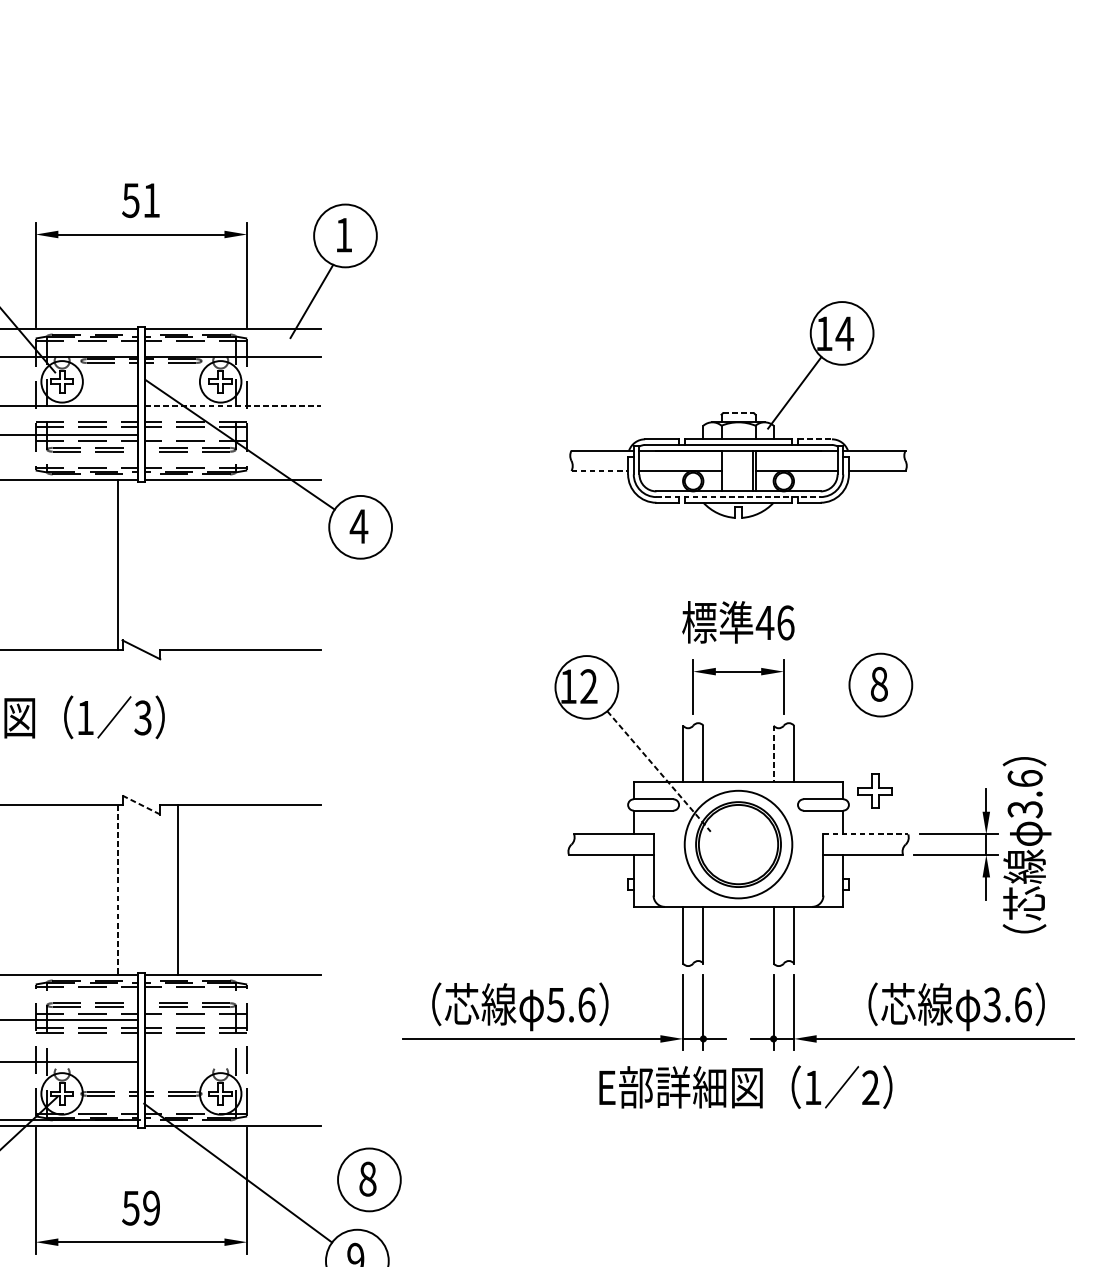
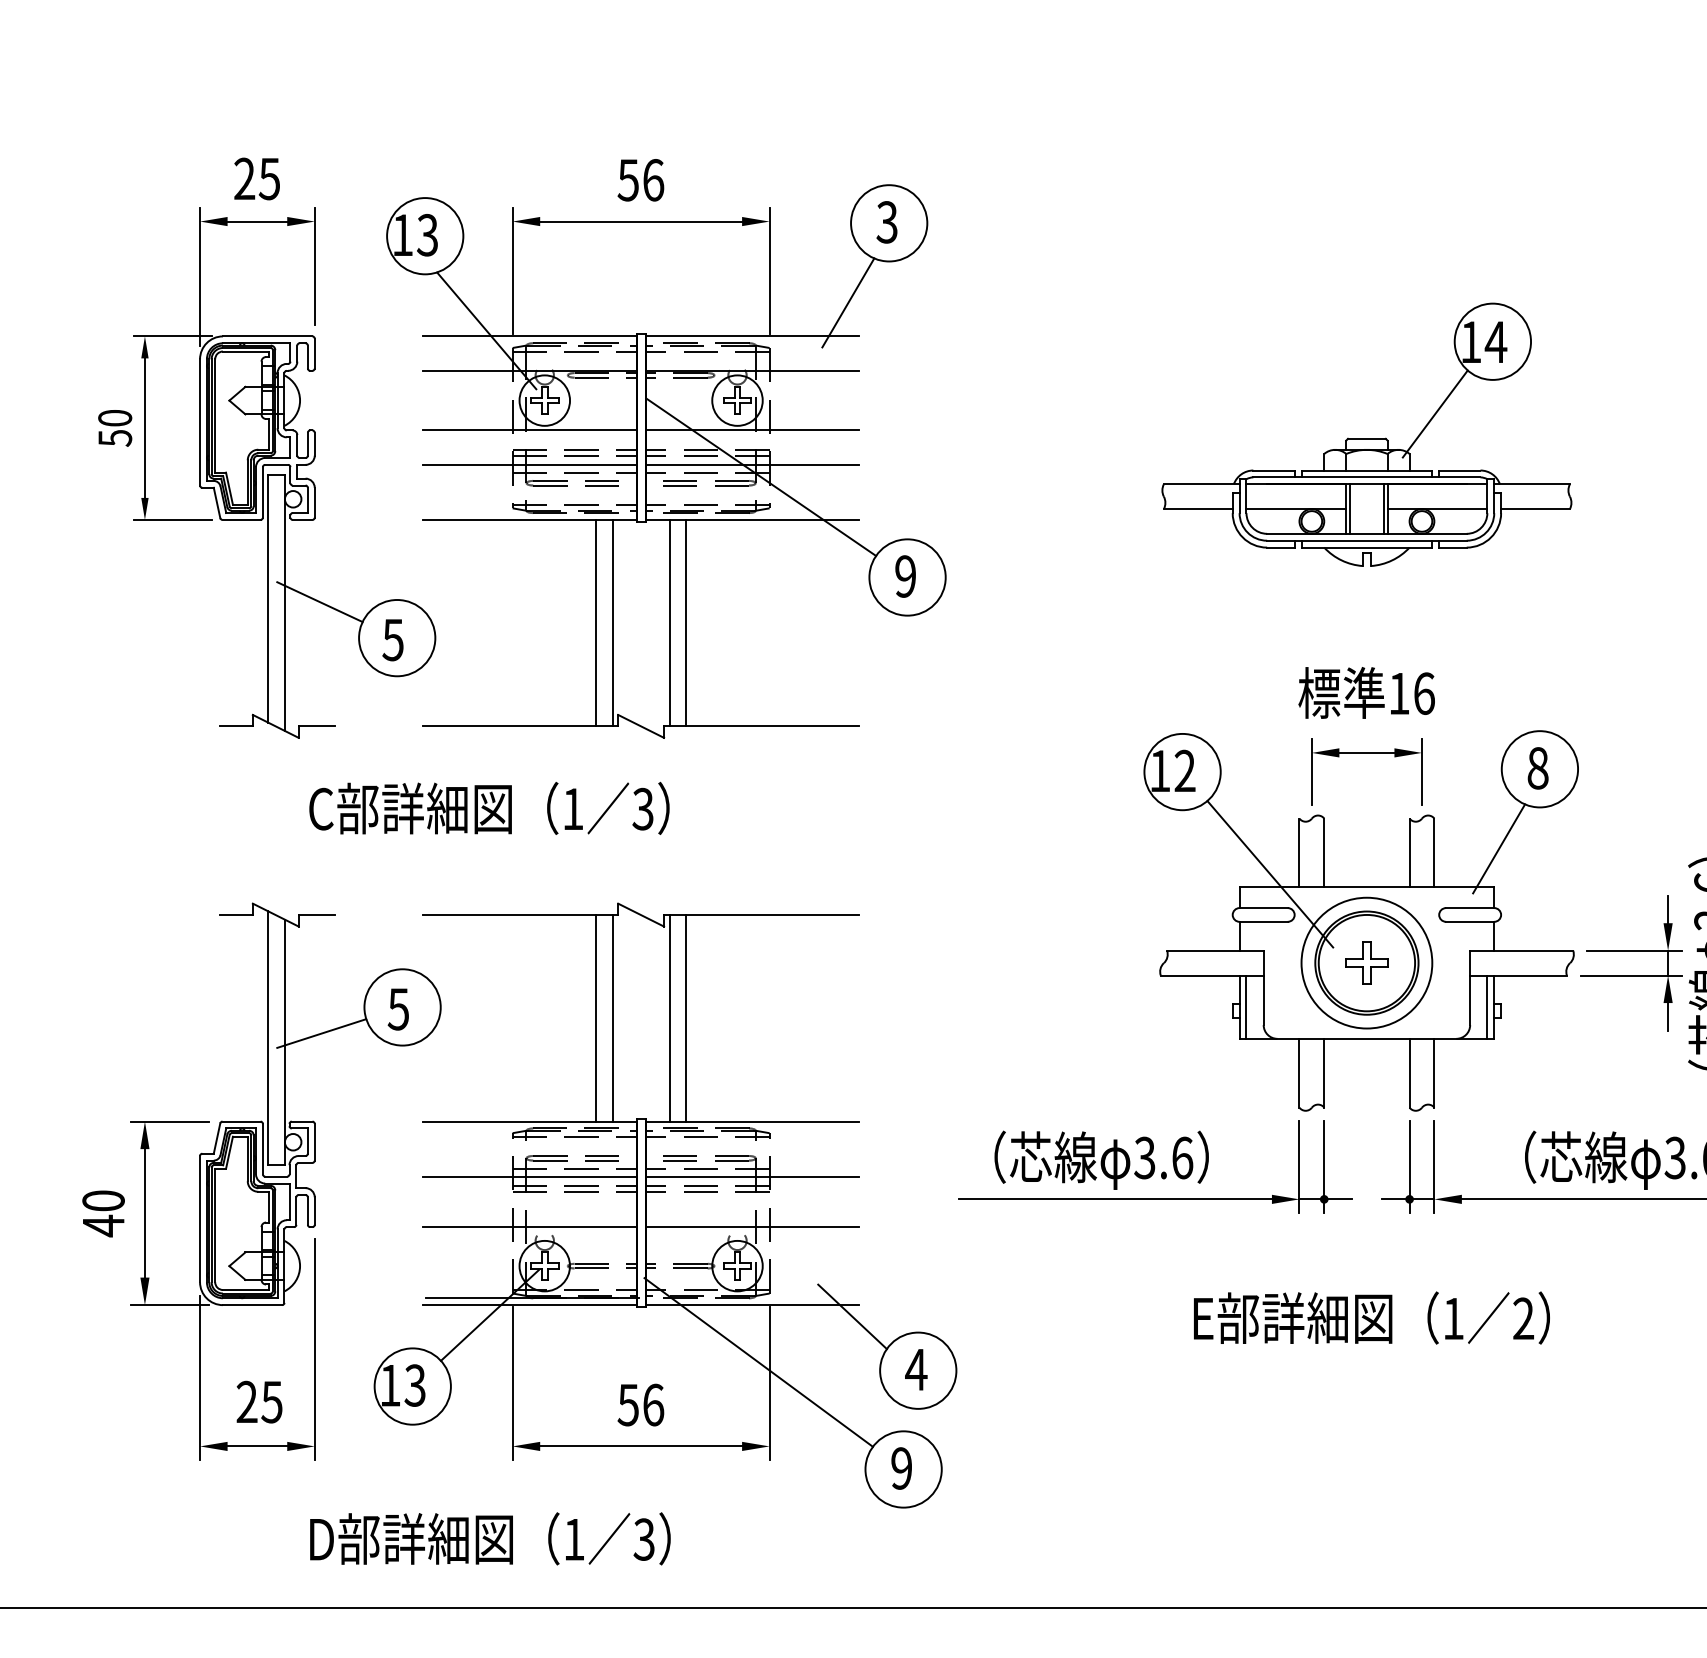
text: (151, 200) -> (653, 180), 51 -> 56
text: (343, 235) -> (886, 222), 1 -> 3
line: (233, 406) -> (752, 430), dashed -> solid
line: (738, 412) -> (1366, 438), dashed -> solid
line: (233, 434) -> (752, 464), added
line: (814, 439) -> (1459, 470), dashed -> solid
line: (724, 470) -> (1349, 508), added
line: (599, 471) -> (1198, 509), dashed -> solid
line: (738, 496) -> (1366, 540), dashed -> solid
text: (358, 526) -> (905, 576), 4 -> 9
line: (104, 564) -> (596, 622), added
line: (164, 564) -> (669, 622), added
line: (178, 564) -> (686, 622), added
text: (764, 622) -> (1398, 693), 46 -> 16
line: (847, 750) -> (1499, 848), added
line: (773, 754) -> (1409, 853), dashed -> solid
line: (659, 771) -> (1270, 874), dashed -> solid
part: (874, 790) -> (1366, 962), moved
line: (141, 805) -> (641, 915), dashed -> solid
line: (865, 834) -> (1521, 950), dashed -> solid
line: (639, 880) -> (1246, 1006), added
line: (837, 880) -> (1487, 1006), added
line: (104, 890) -> (596, 1018), added
line: (117, 890) -> (612, 1018), dashed -> solid
line: (164, 890) -> (669, 1018), added
text: (555, 1004) -> (1144, 1157), 5.6 -> 3.6
line: (233, 1020) -> (752, 1176), added
line: (233, 1062) -> (752, 1227), added
text: (745, 1086) -> (1371, 1317), moved
line: (315, 1135) -> (852, 1316), added
text: (367, 1178) -> (916, 1369), 8 -> 4
text: (151, 1207) -> (653, 1404), 59 -> 56

